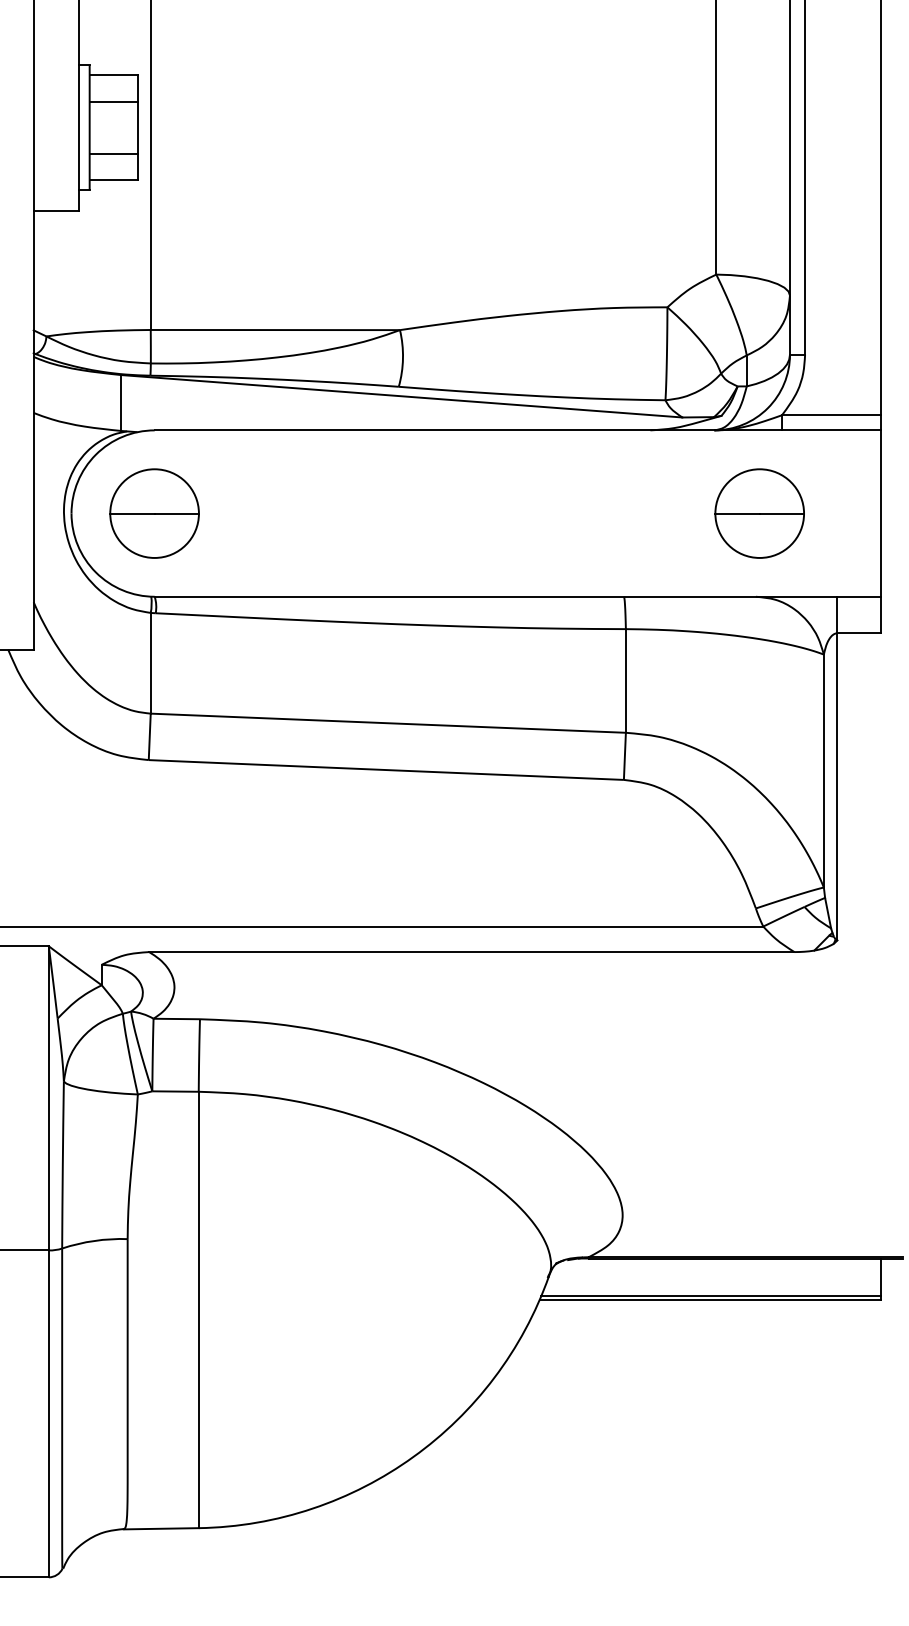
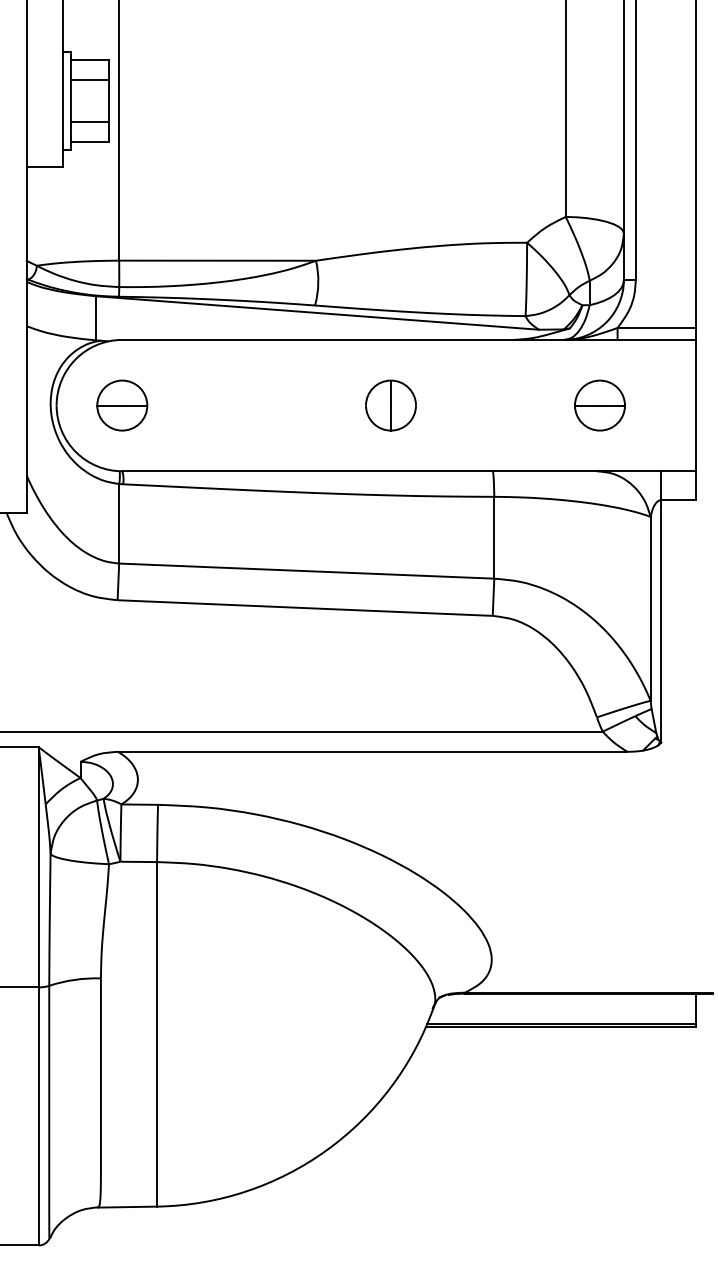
part: (154, 513) -> (122, 405), size x0.71
part: (494, 513) -> (390, 405), added
part: (759, 513) -> (599, 405), size x0.71

